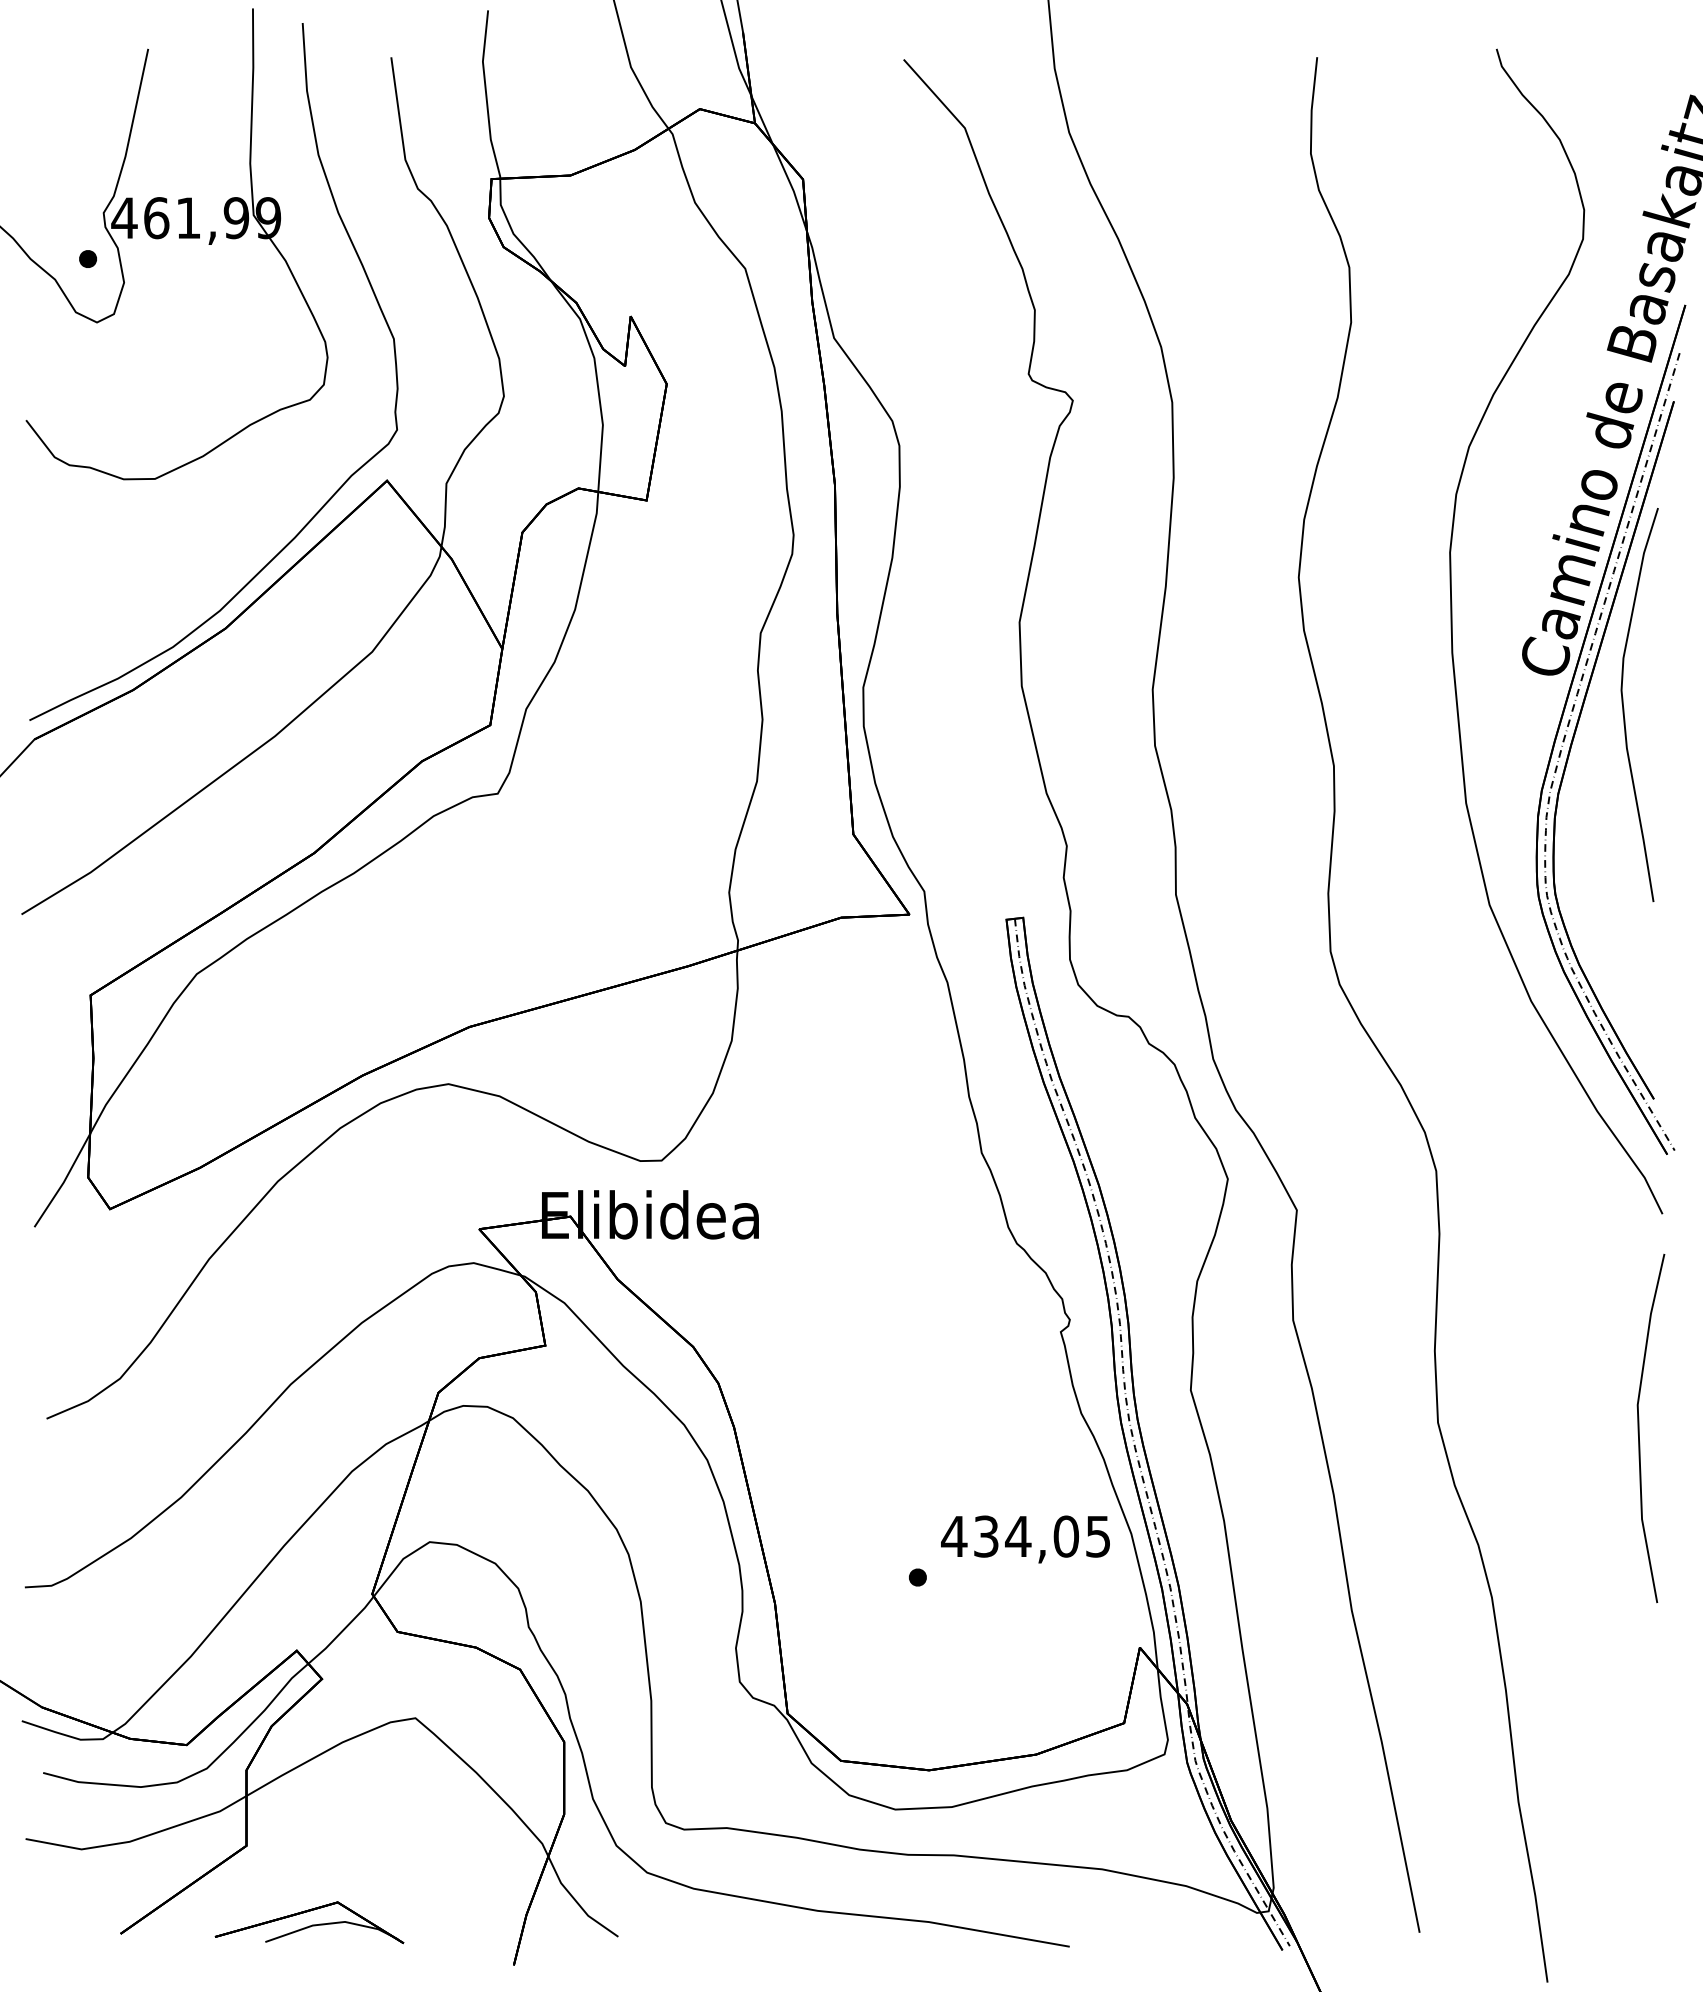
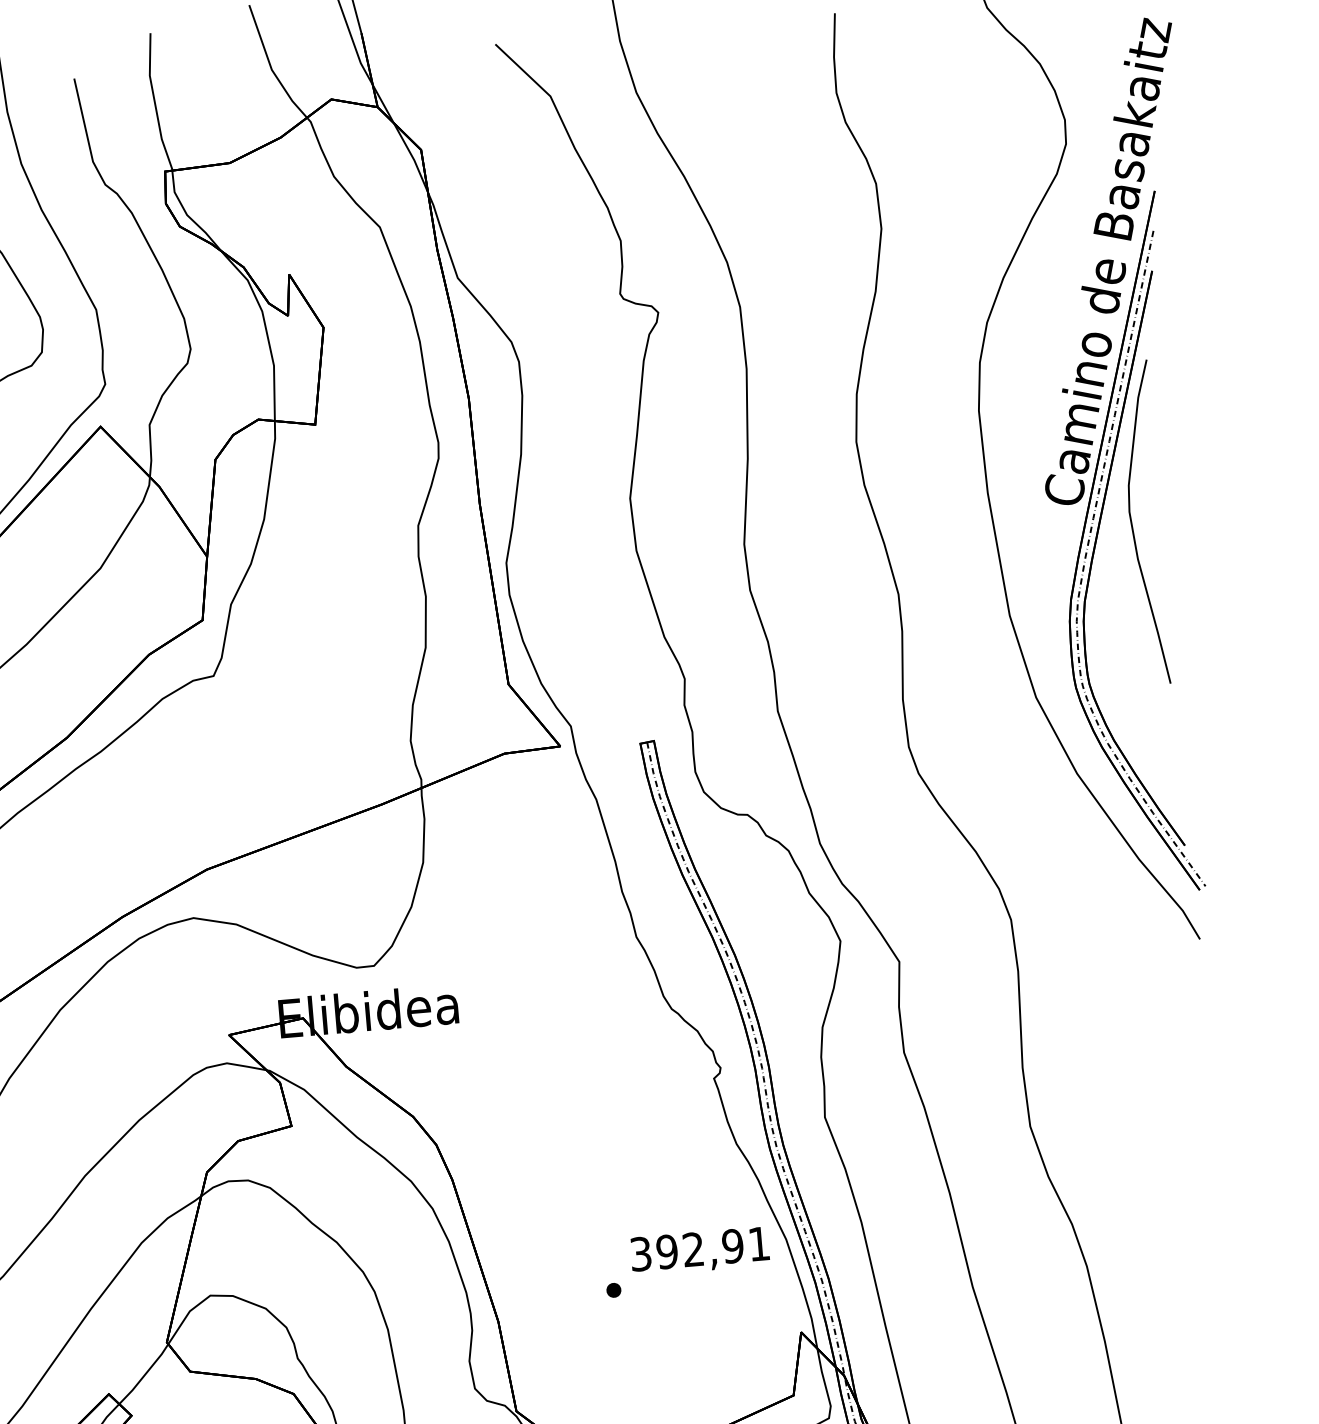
line: (1639, 1428) -> (1196, 1117), removed
text: (1025, 1536) -> (699, 1249), 434,05 -> 392,91

